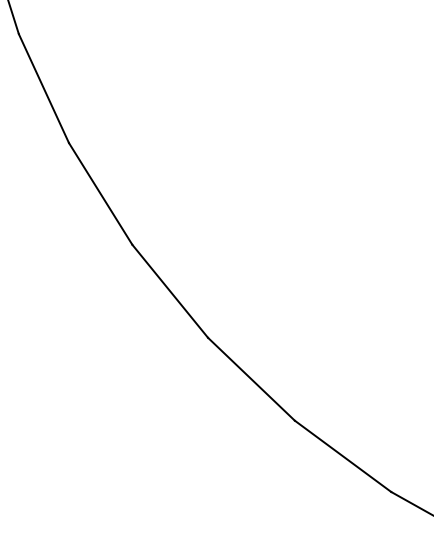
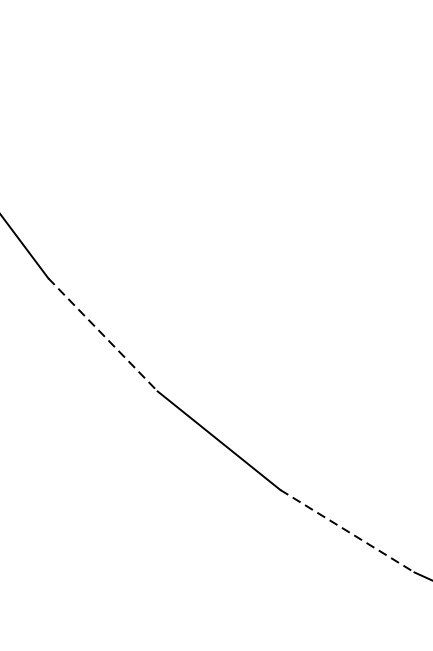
line: (170, 291) -> (103, 335), solid -> dashed
line: (343, 456) -> (348, 531), solid -> dashed

